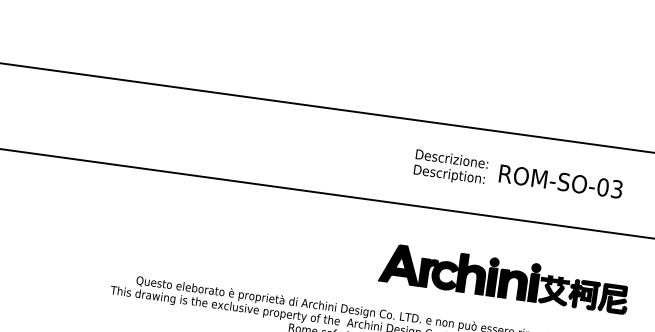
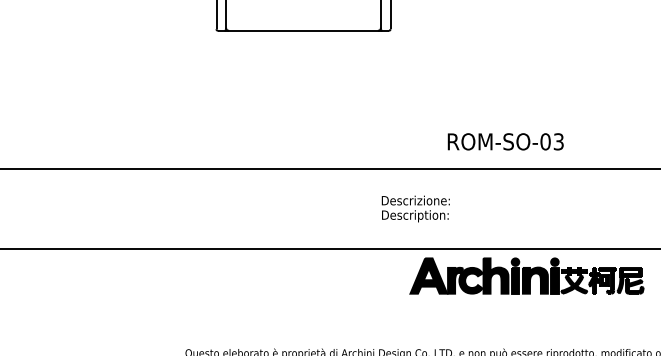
text: (450, 167) -> (415, 208), moved
text: (560, 181) -> (505, 141), moved
part: (504, 278) -> (526, 275), moved

